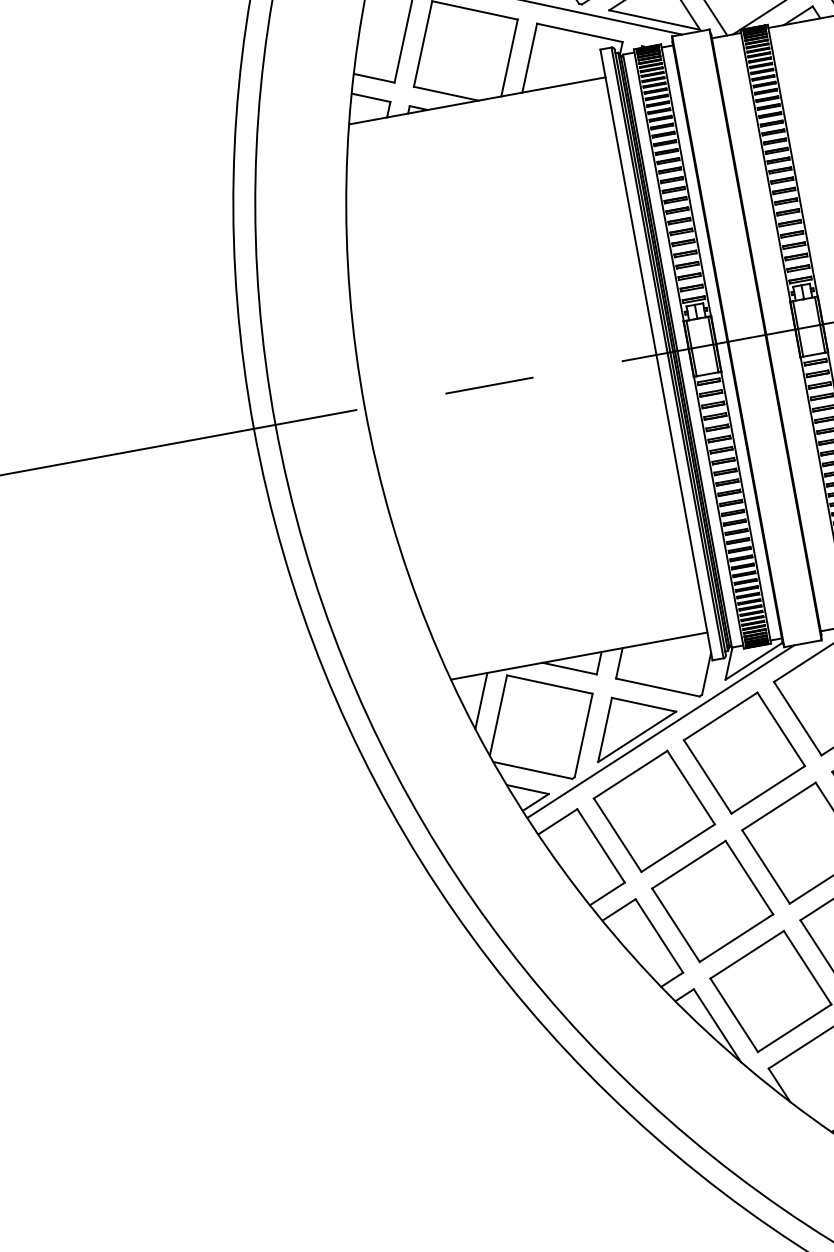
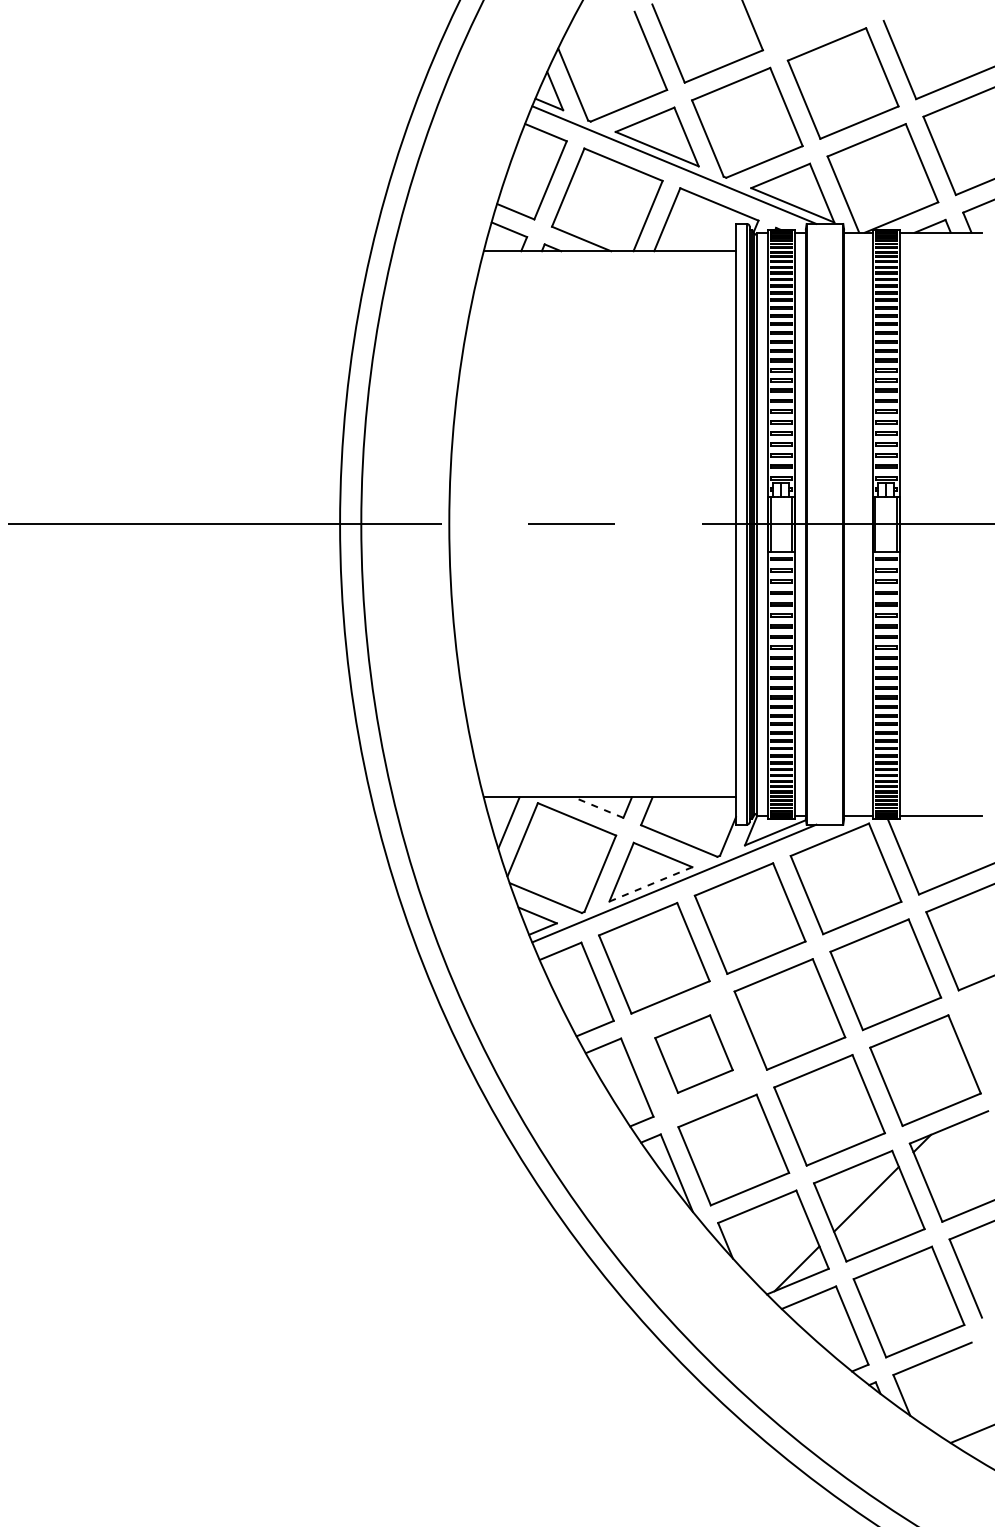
line: (569, 668) -> (598, 807), solid -> dashed
line: (636, 737) -> (650, 884), solid -> dashed
part: (711, 900) -> (693, 1053), size x0.7

